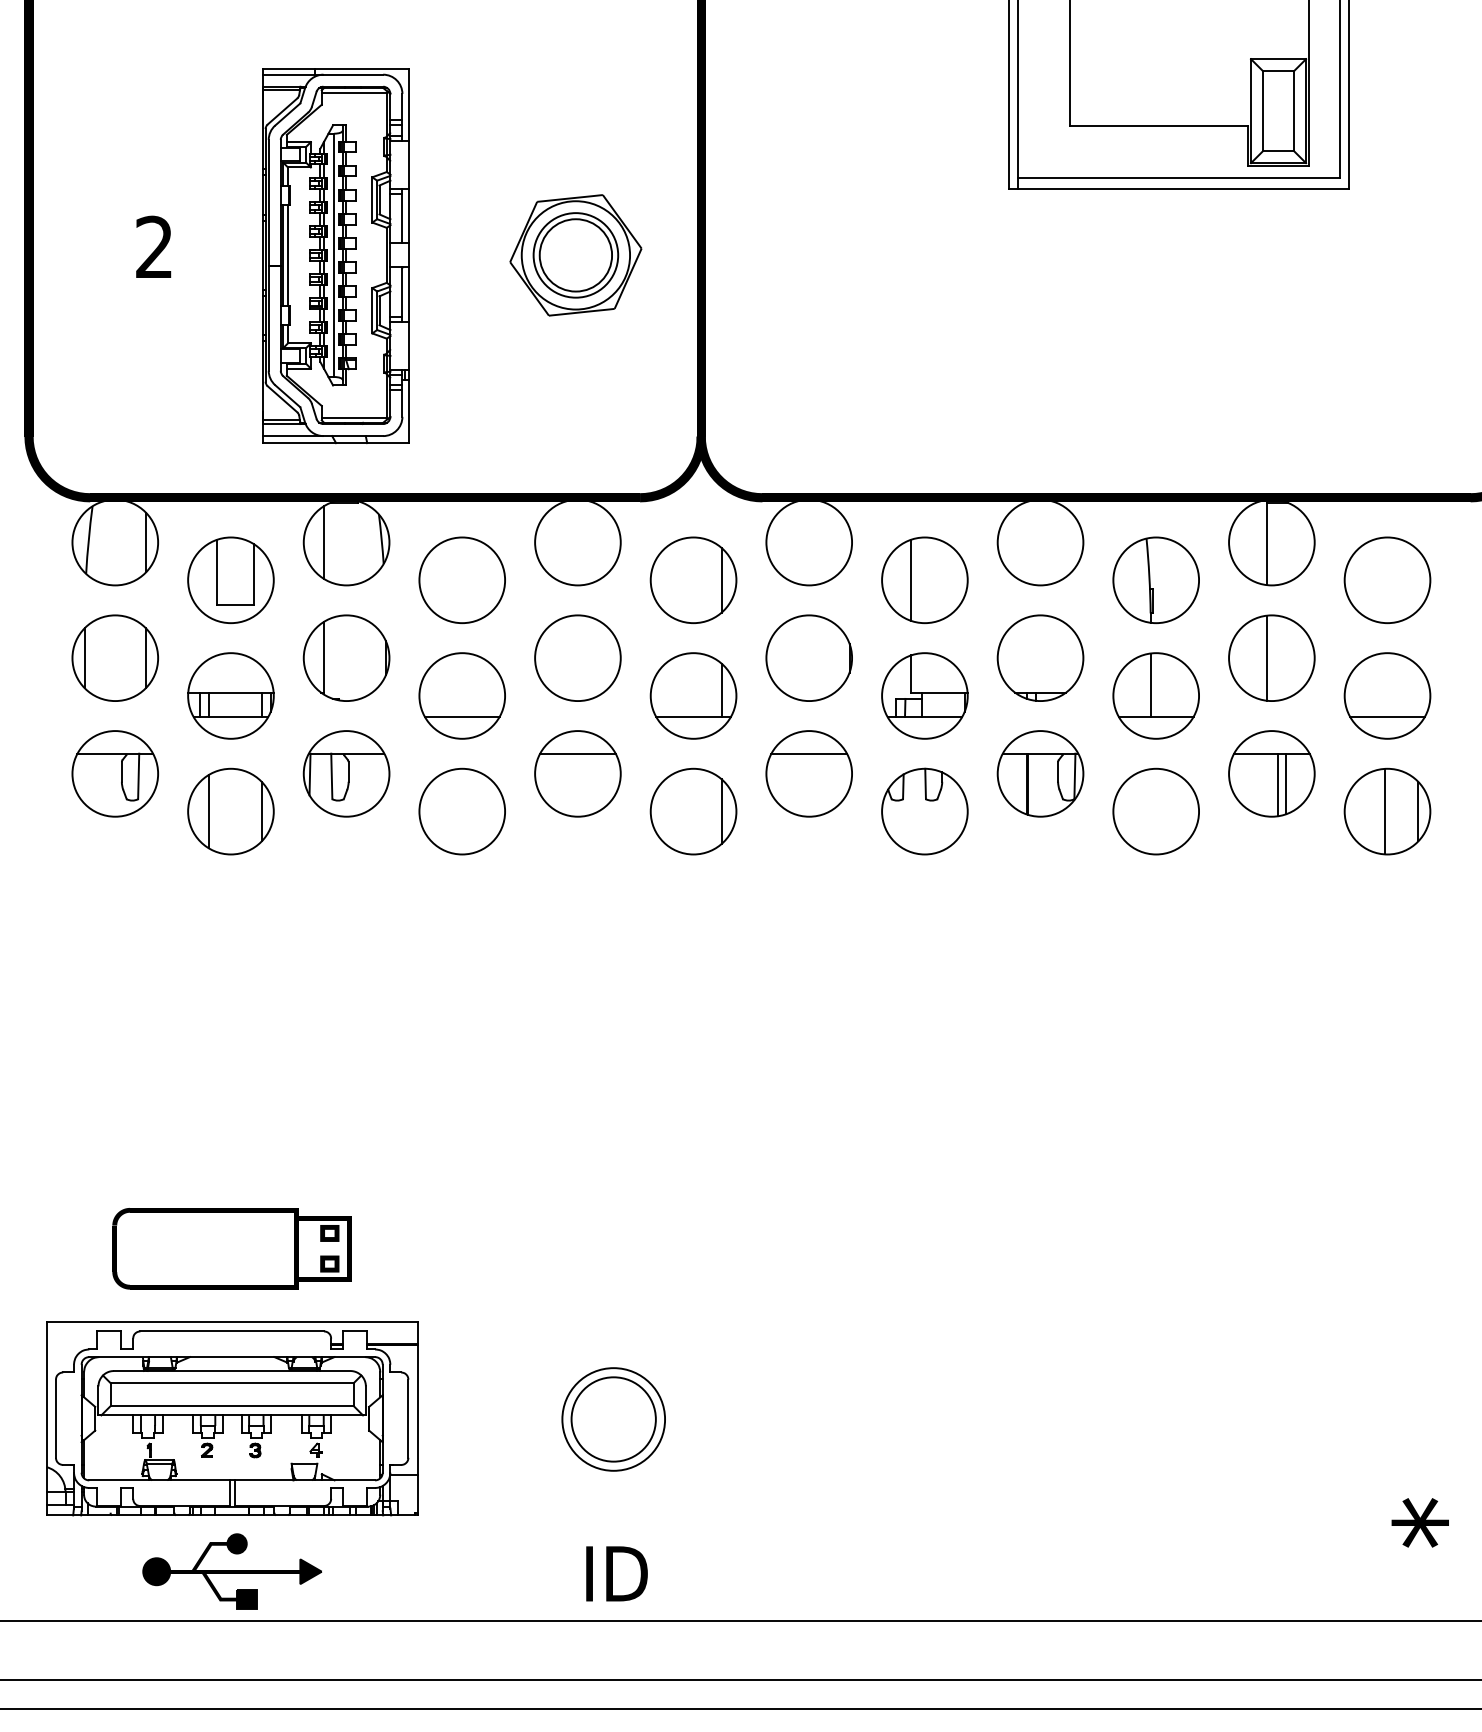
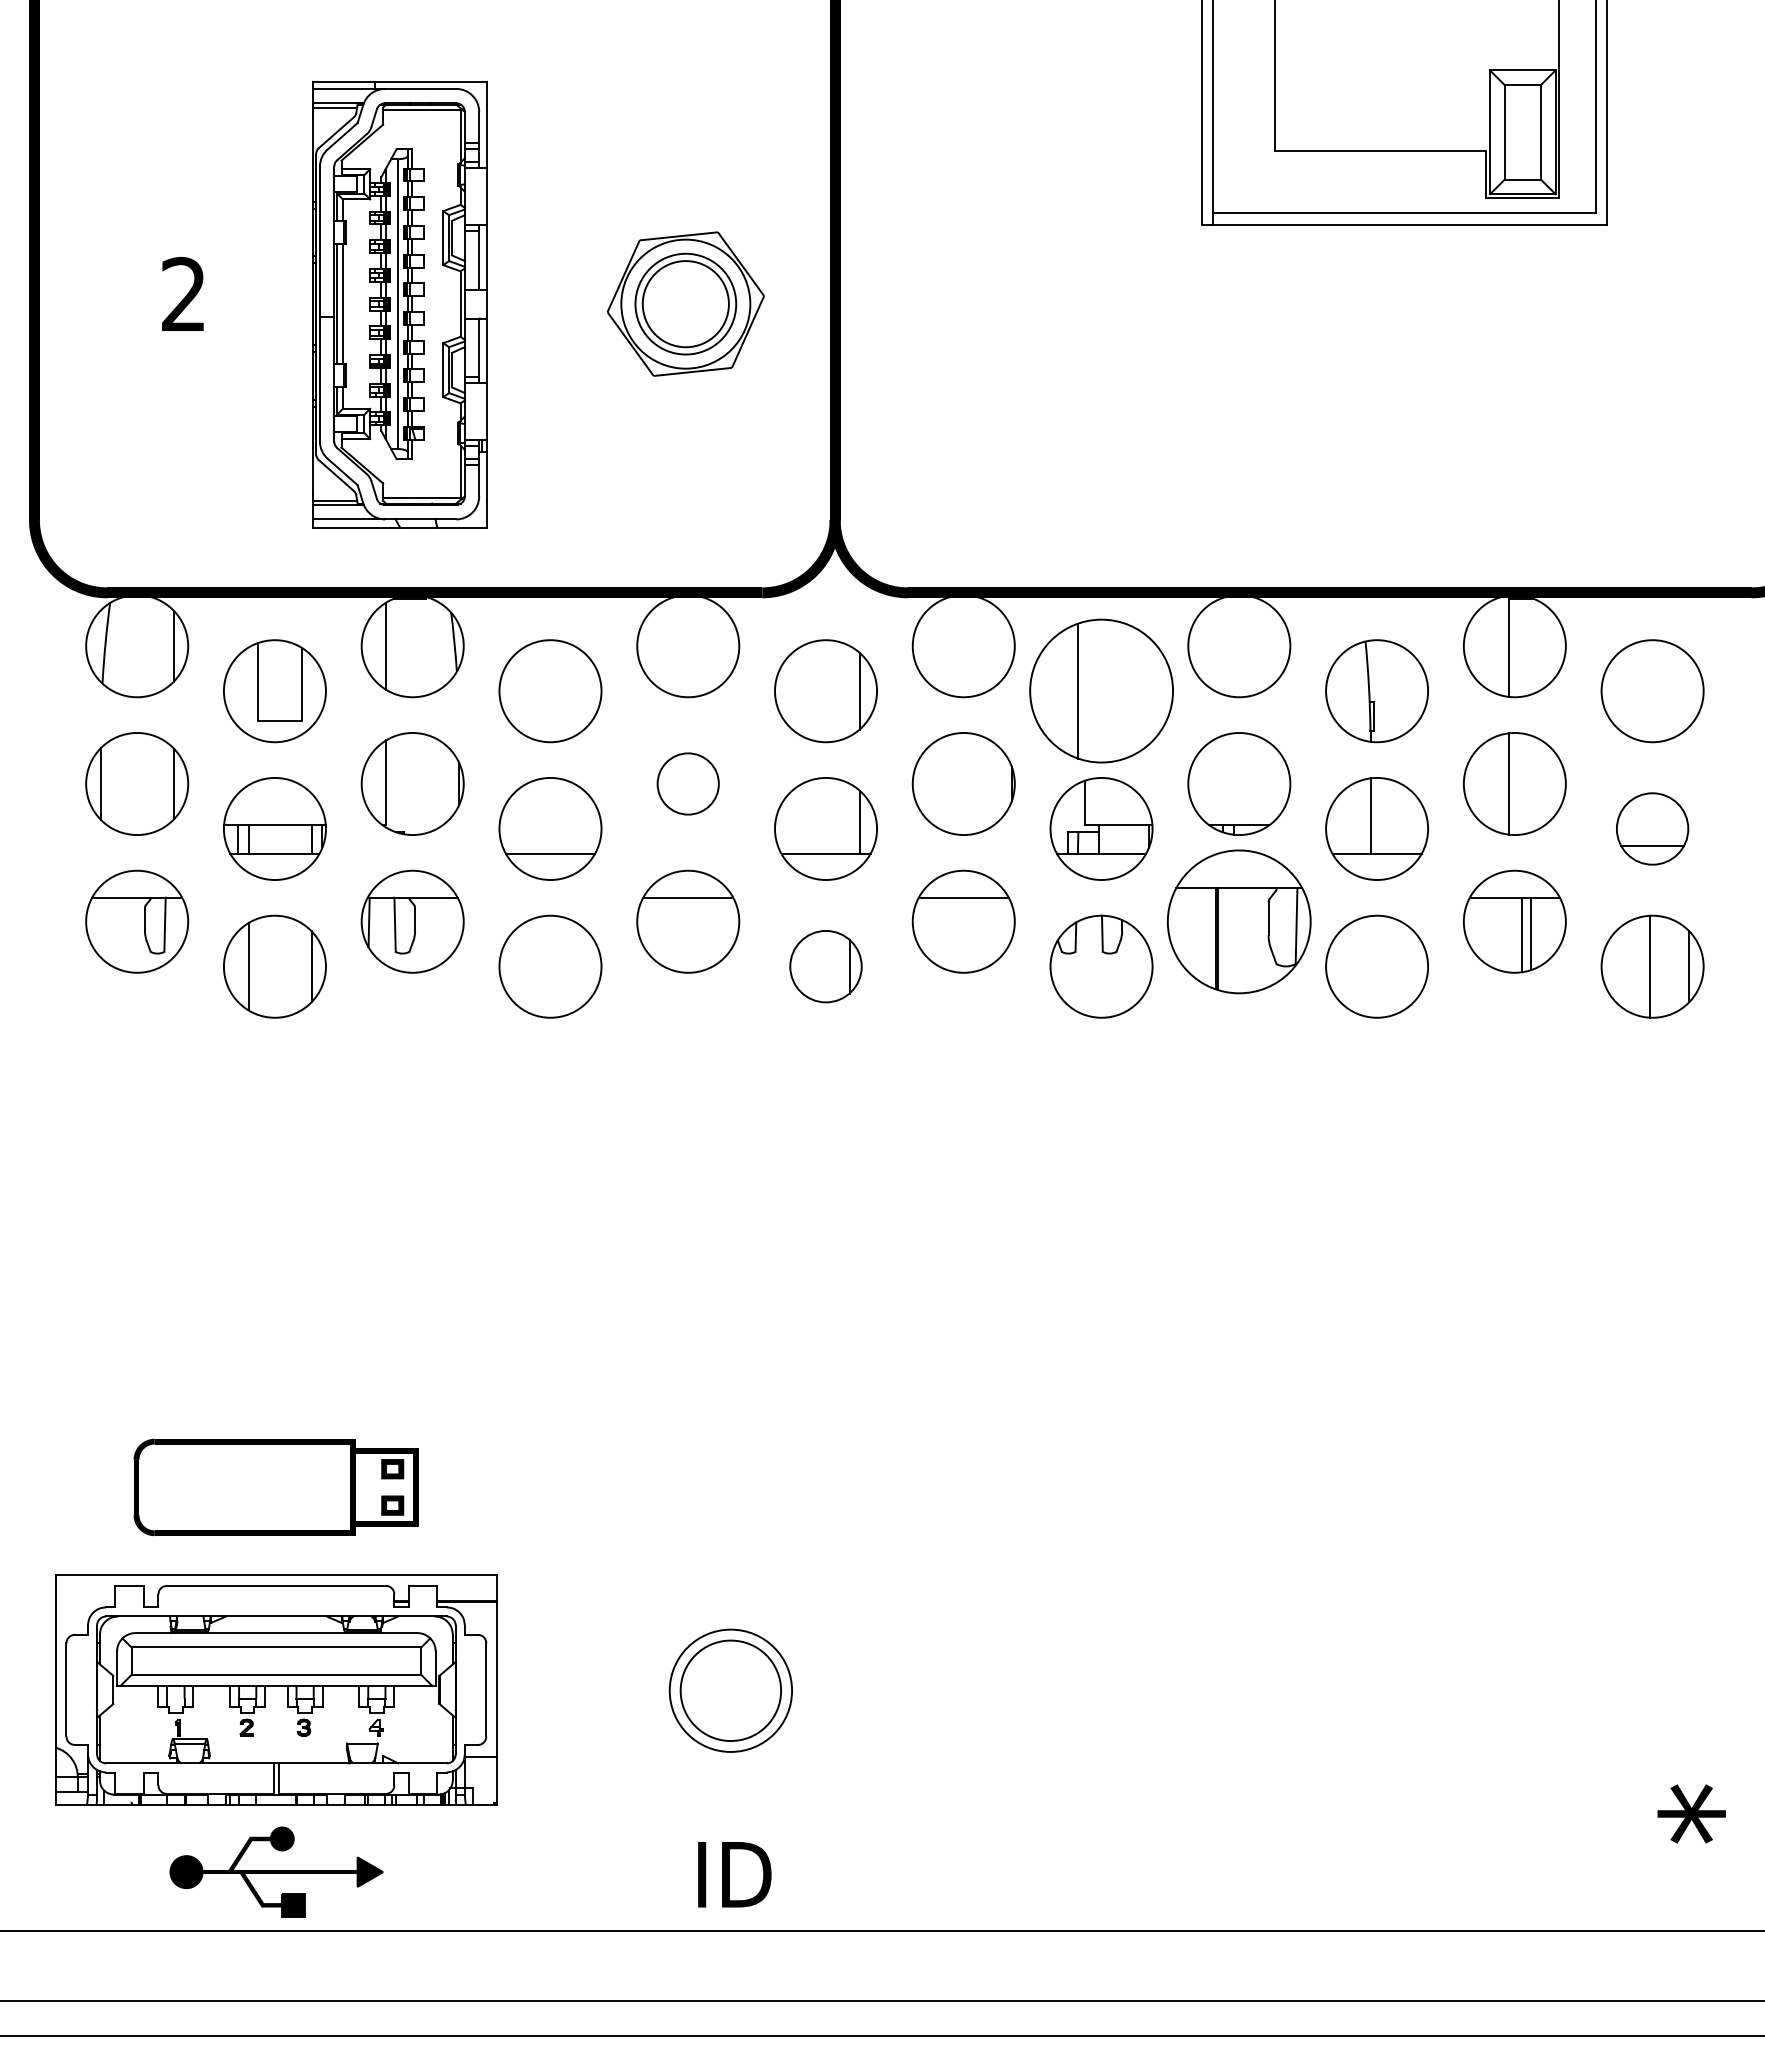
part: (924, 580) -> (1101, 691), size x1.4
circle: (578, 657) -> (688, 783), size x0.6
part: (1387, 695) -> (1652, 828), size x0.7
part: (1040, 773) -> (1239, 921), size x1.4
part: (693, 811) -> (825, 966), size x0.7

